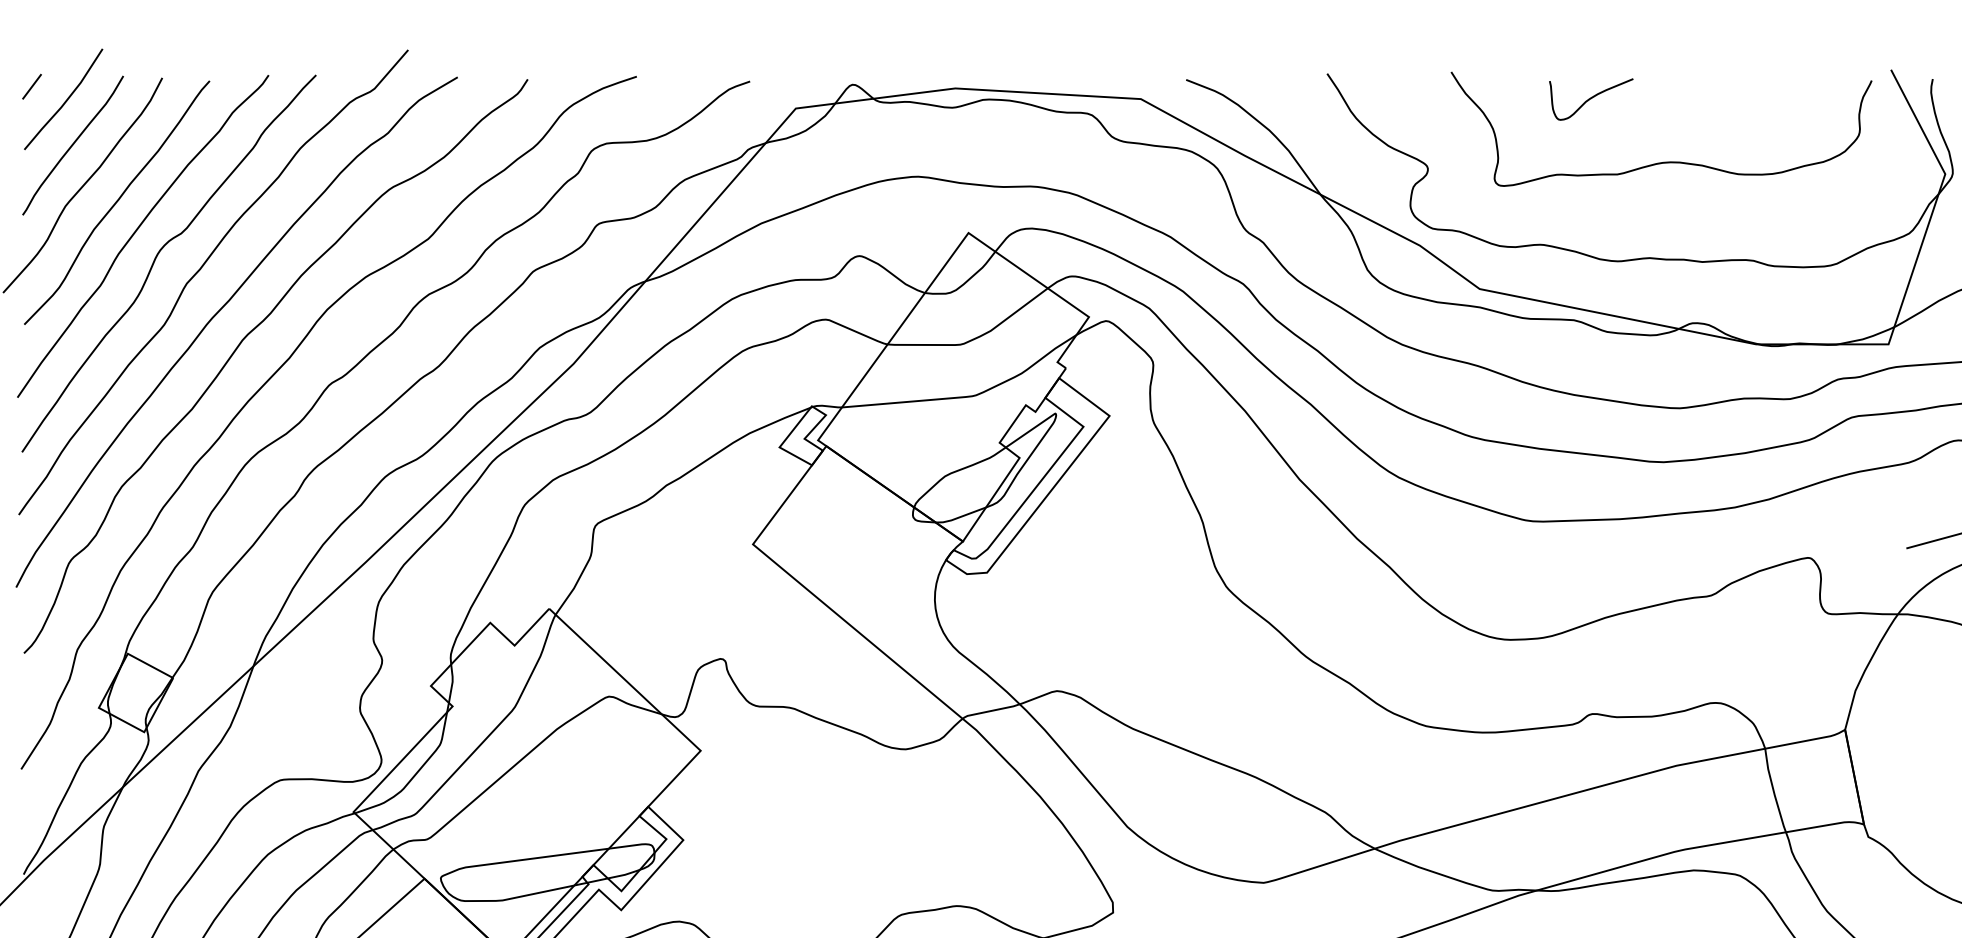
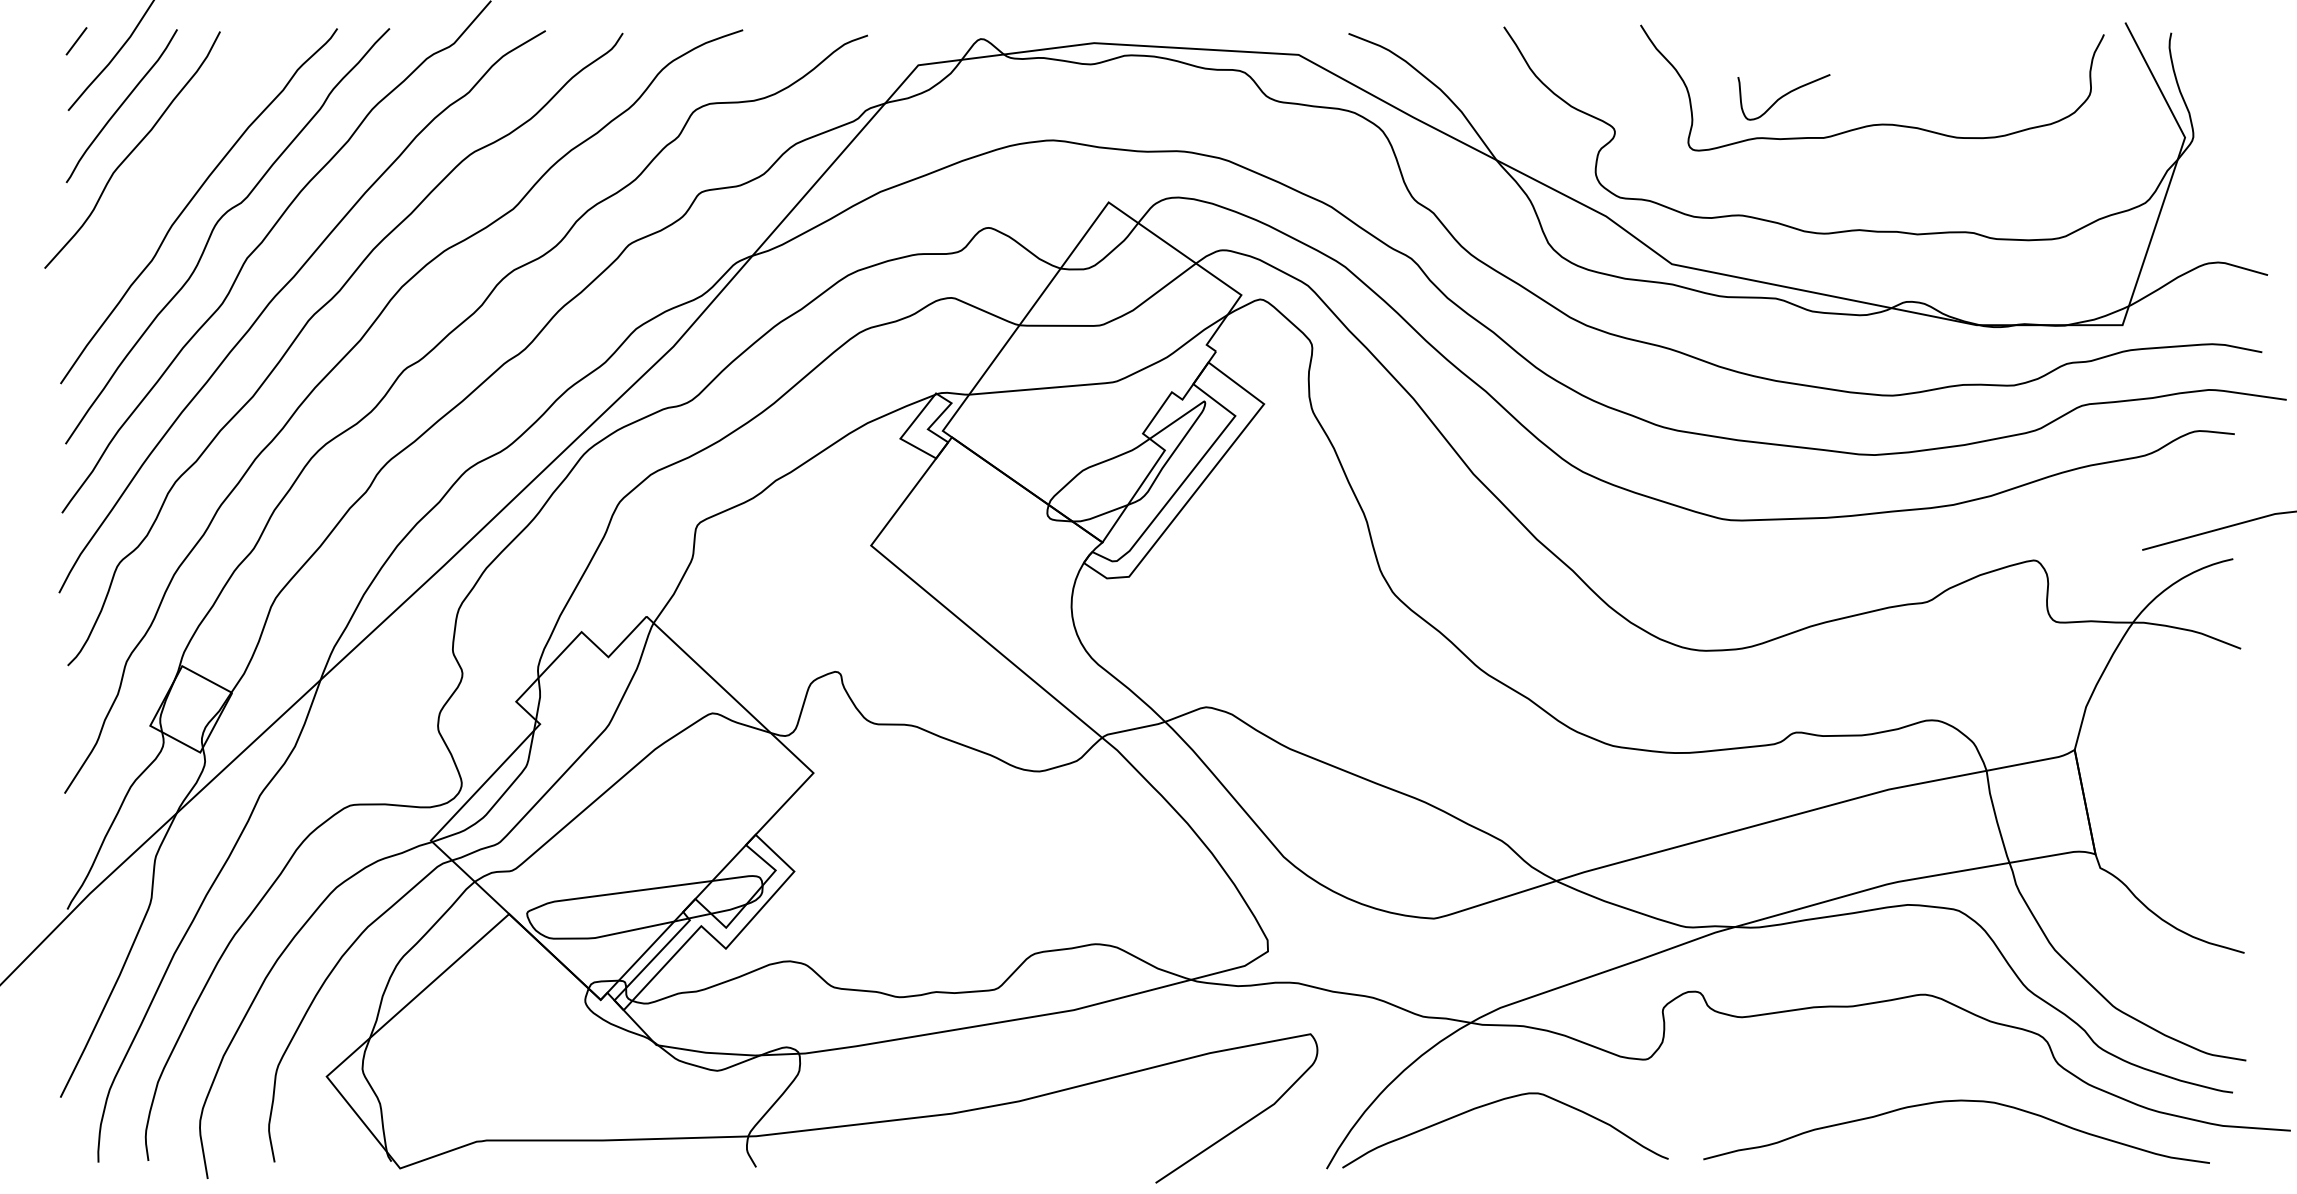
curve: (1590, 99) -> (1783, 97), moved
curve: (116, 202) -> (169, 168), removed

